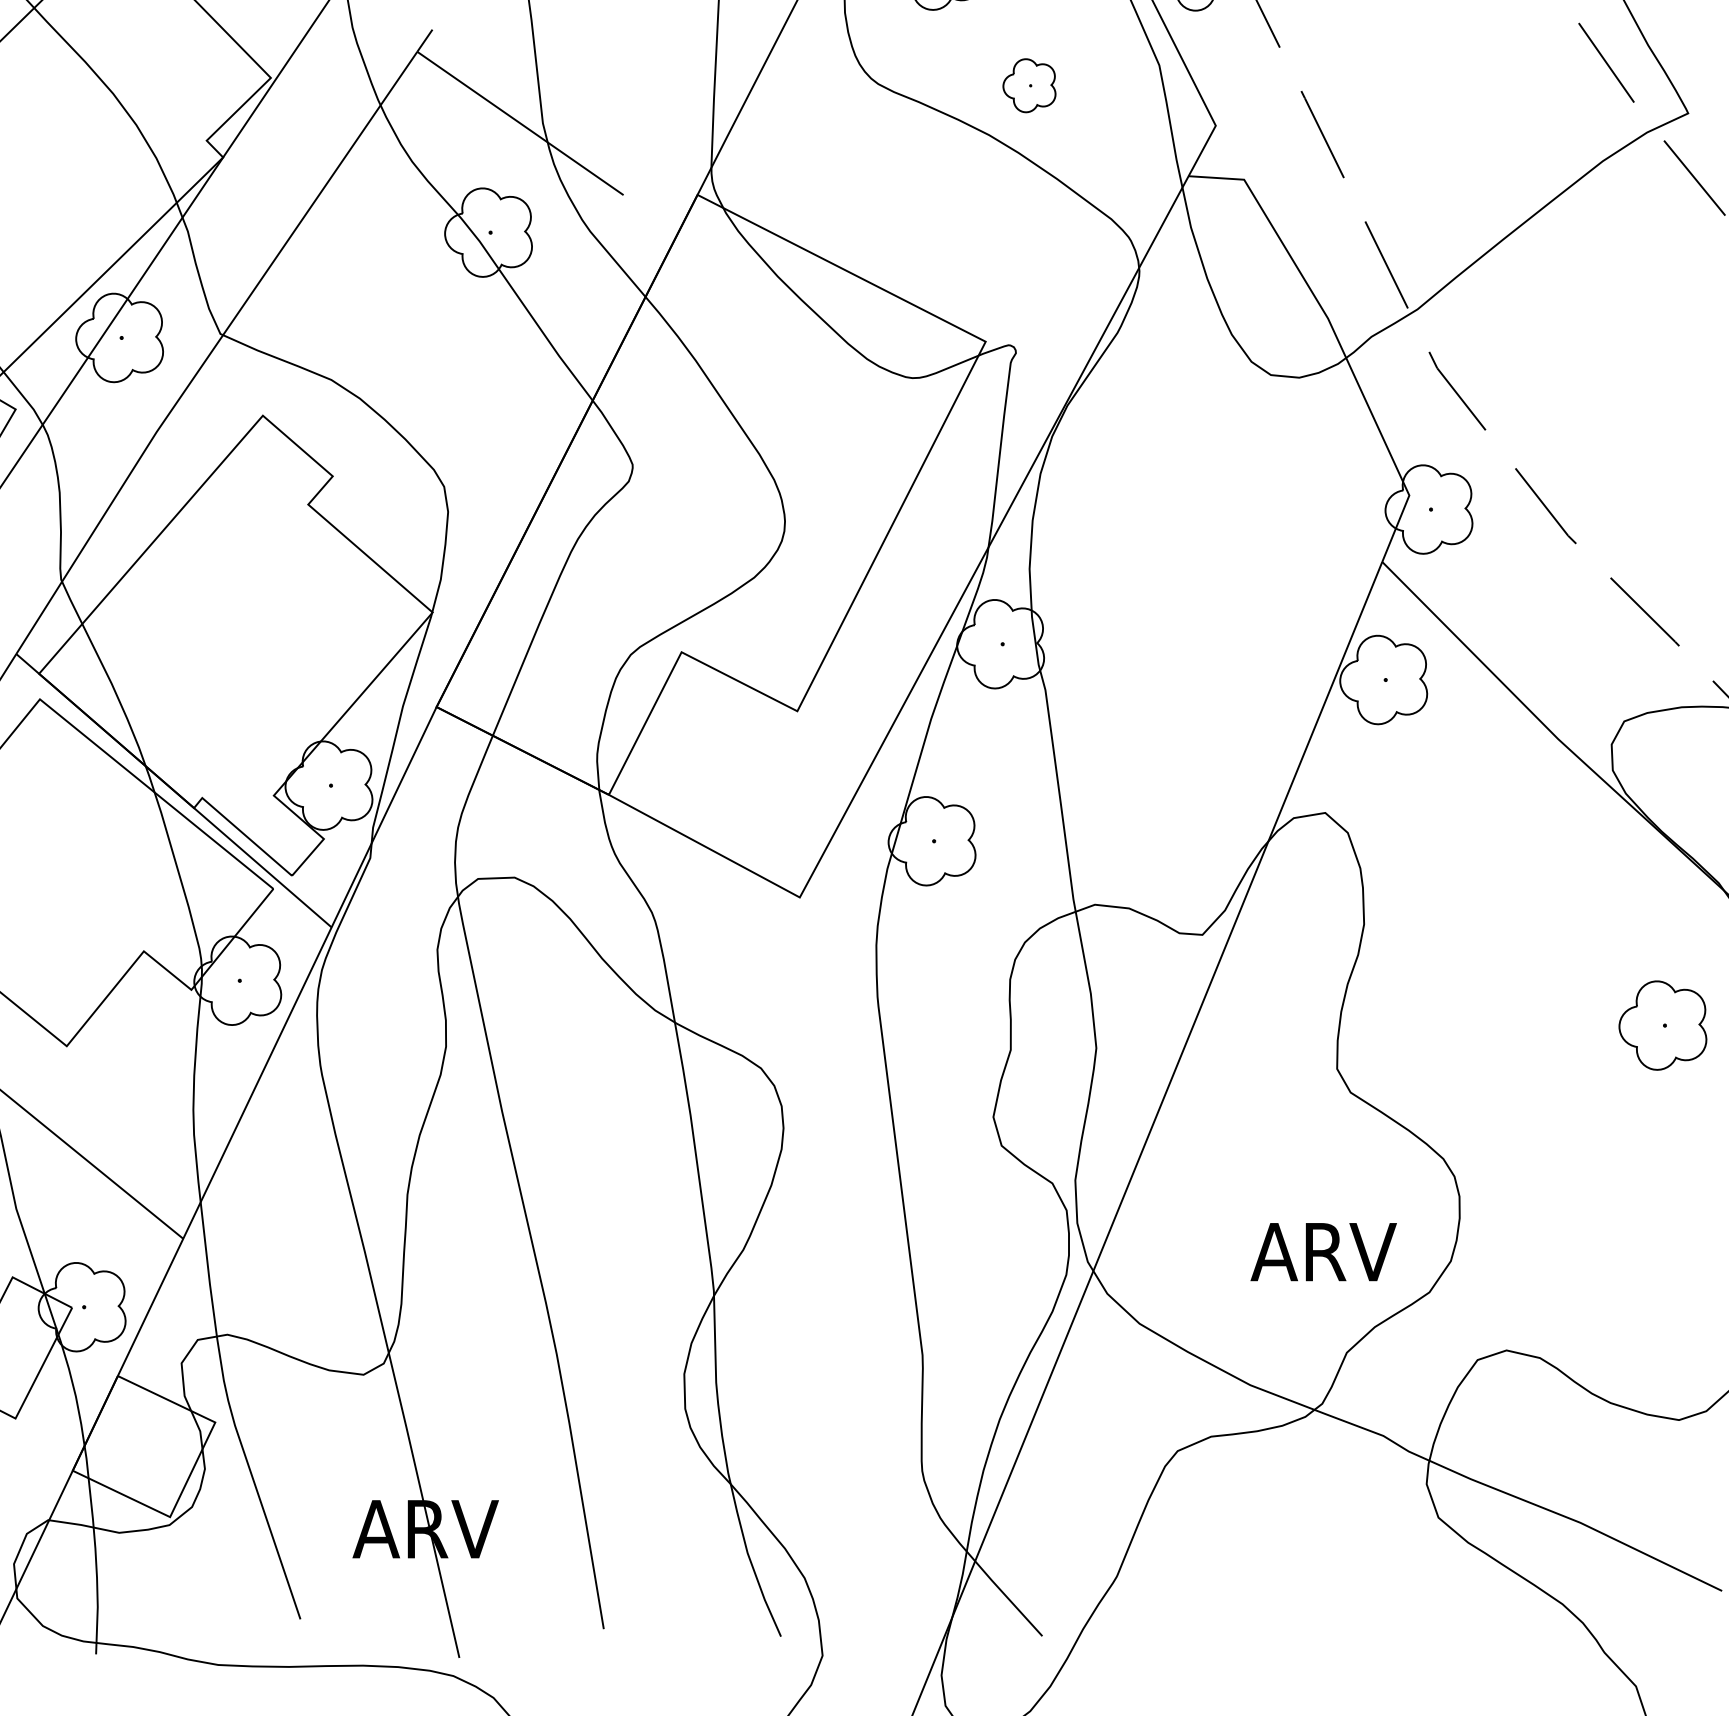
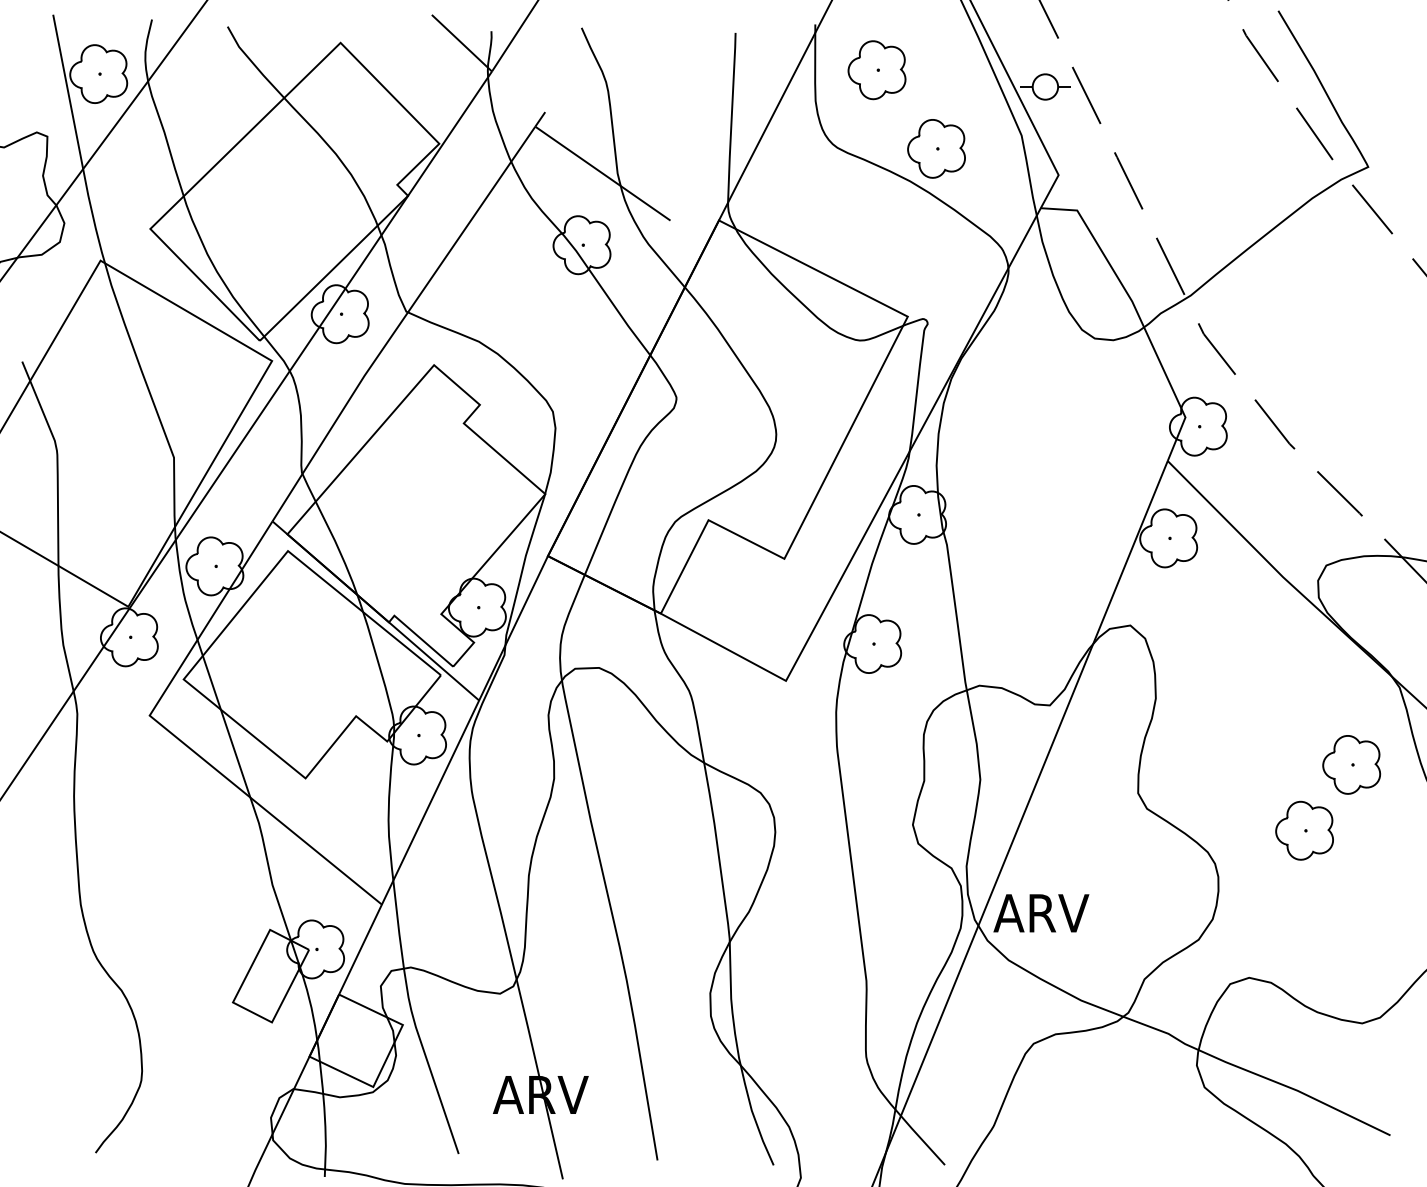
part: (1029, 85) -> (936, 148), size x1.67
part: (1590, 1125) -> (1304, 830), added
text: (1323, 1252) -> (1041, 913), moved

